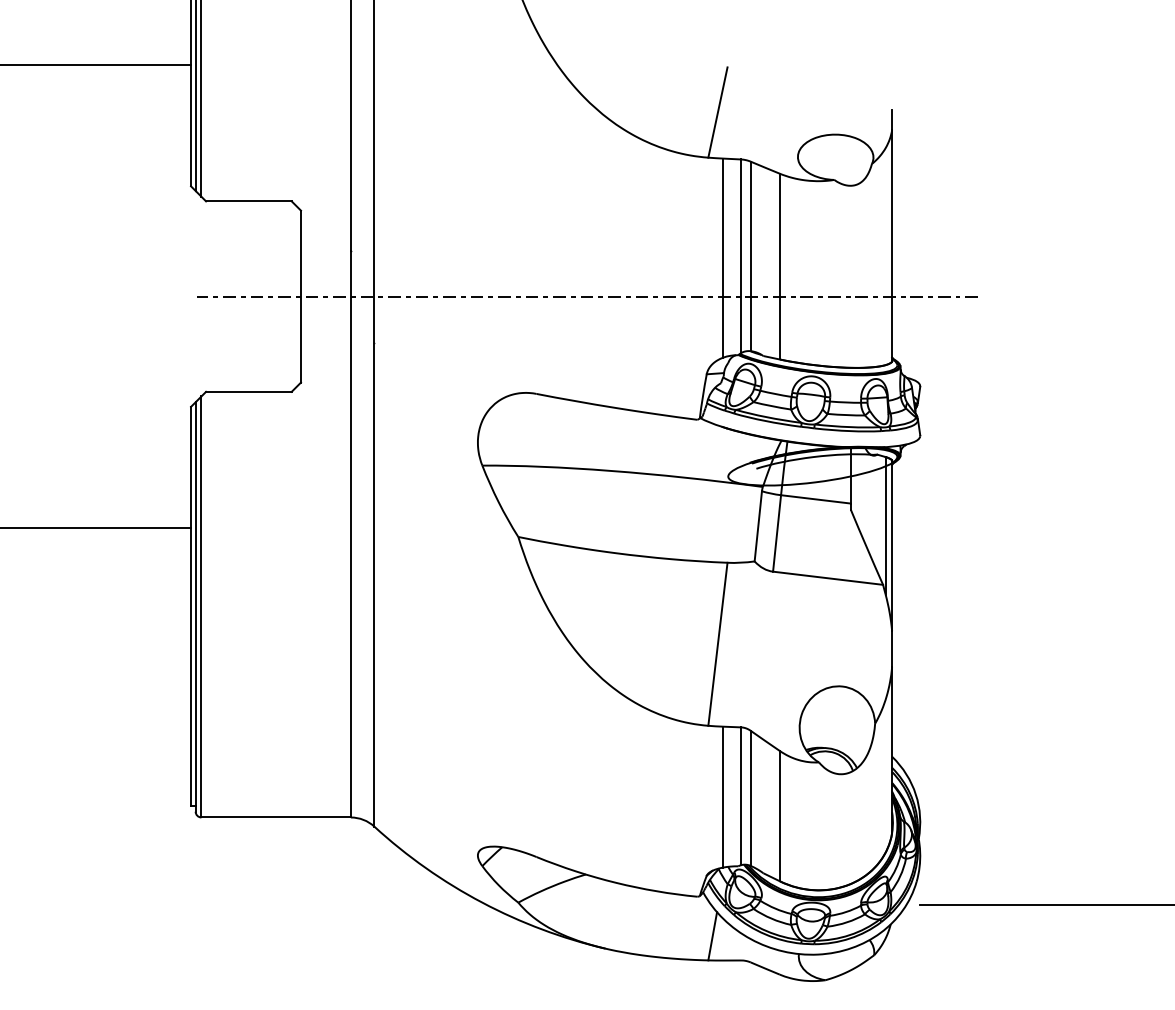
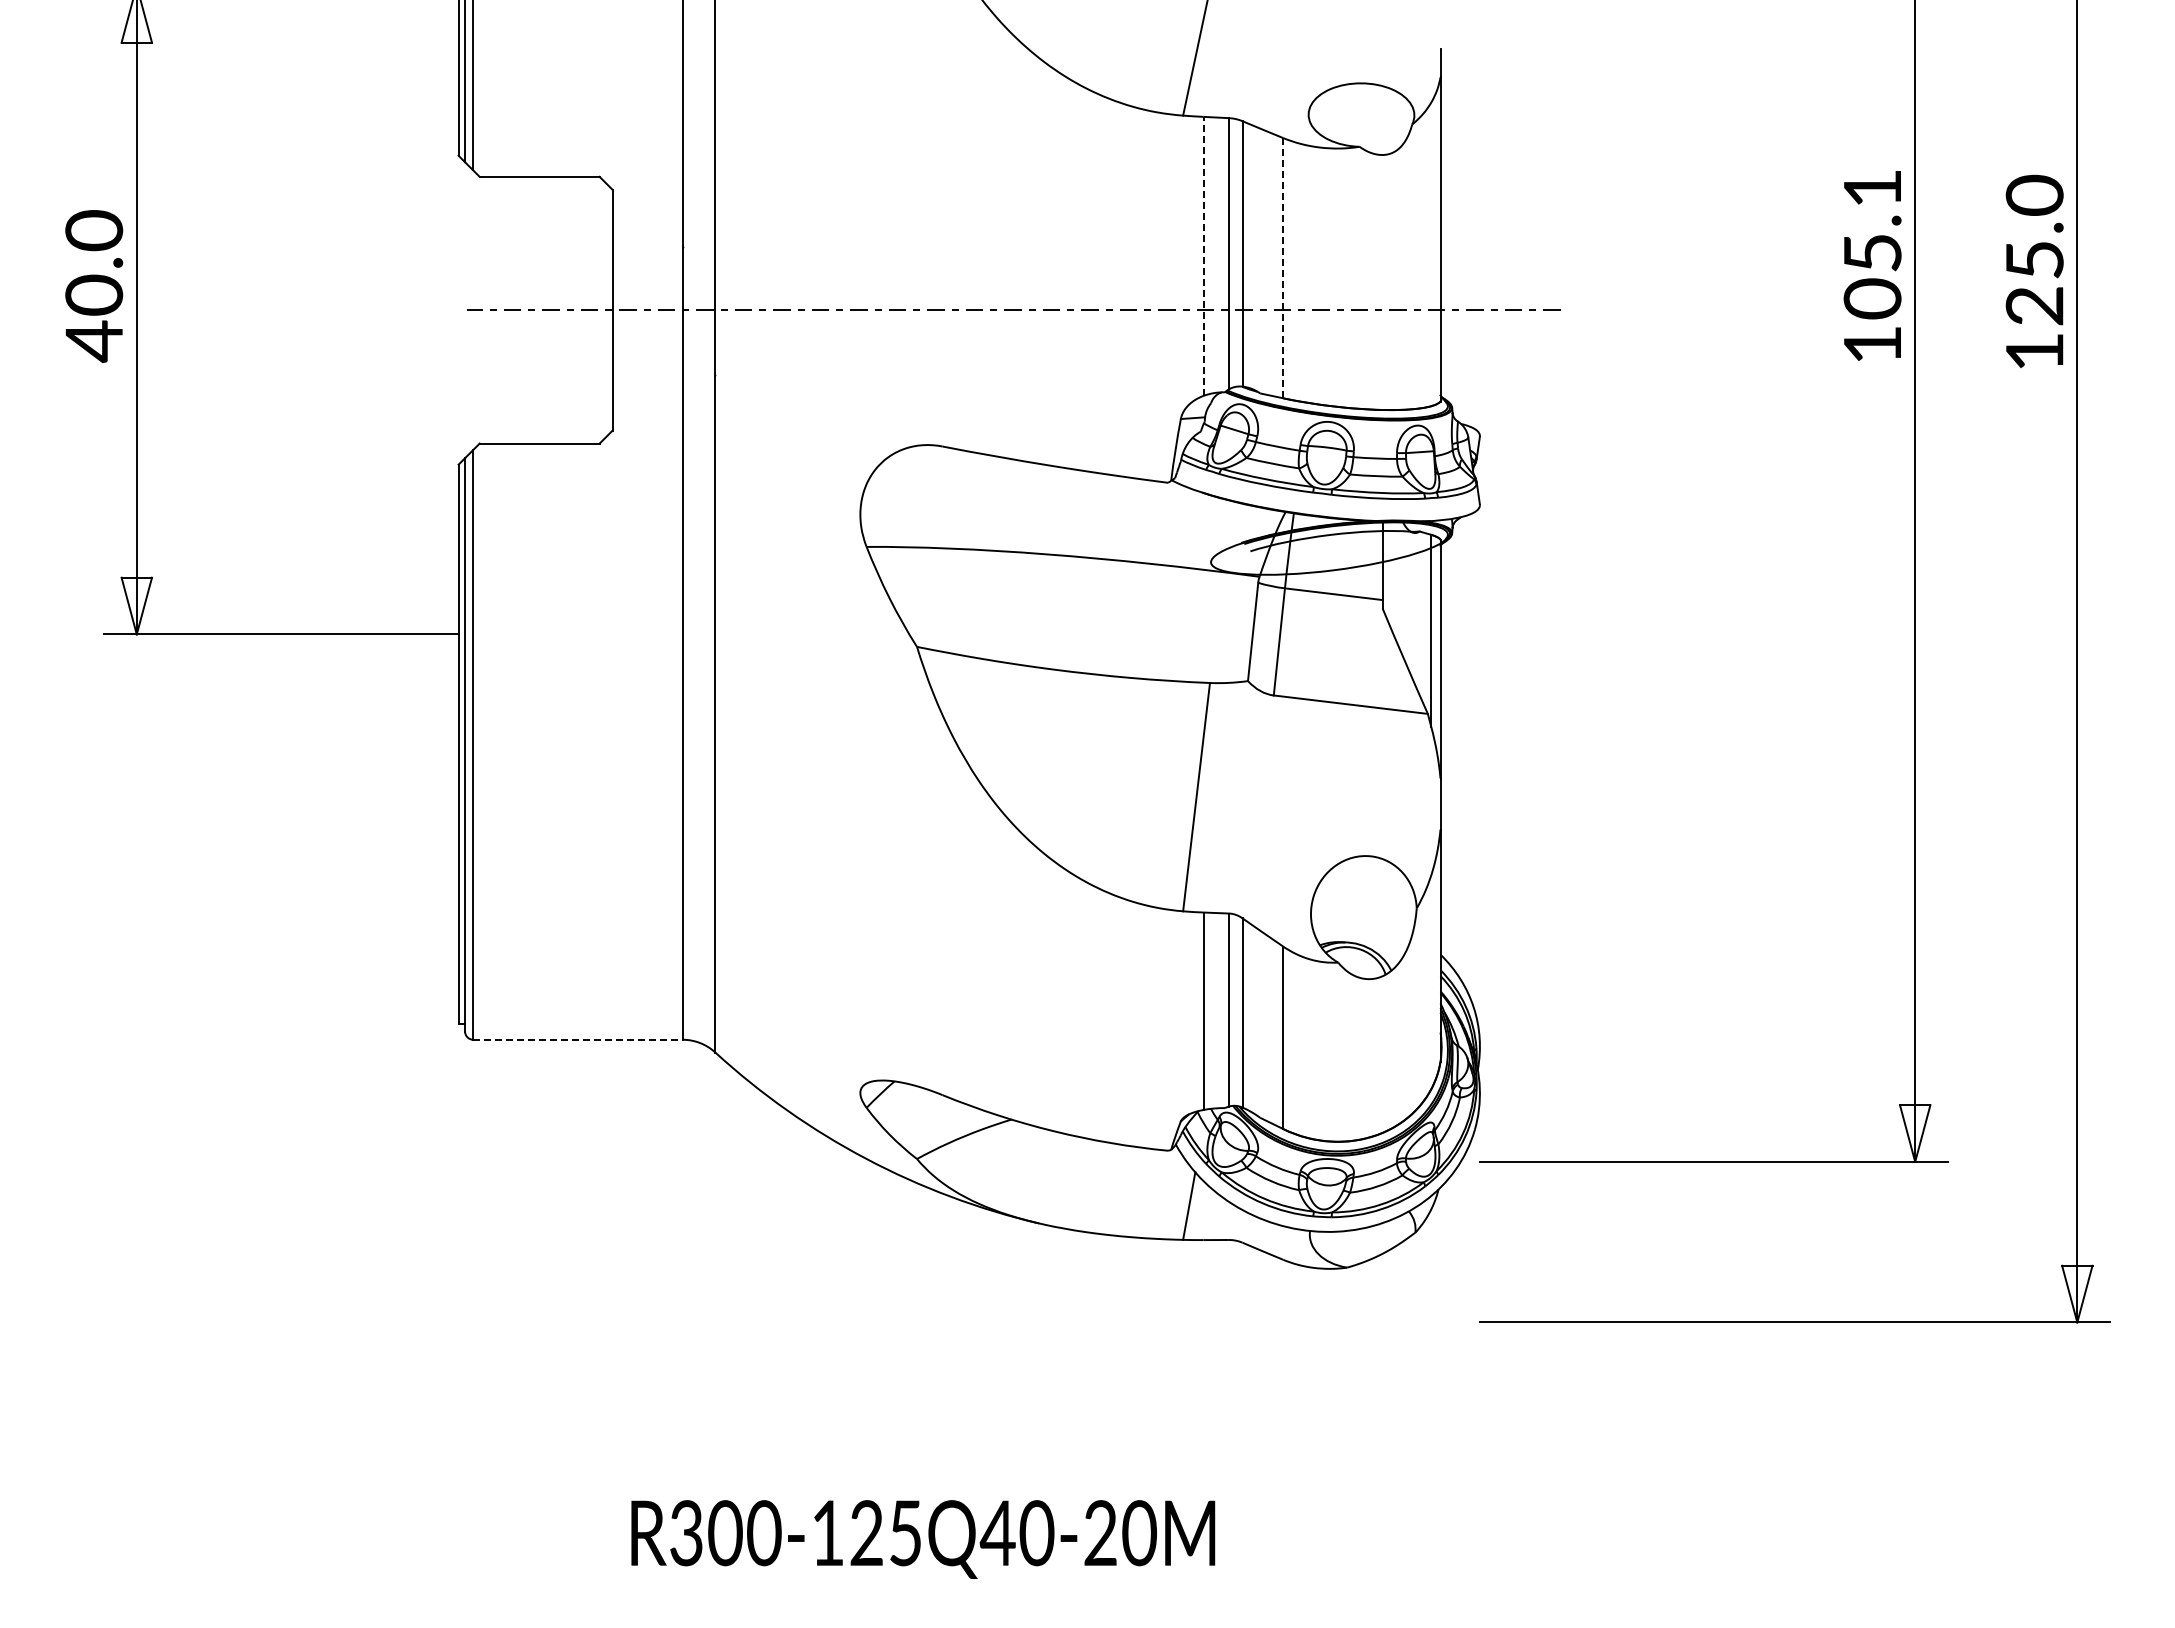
line: (722, 257) -> (1203, 255), solid -> dashed
line: (780, 266) -> (1283, 268), solid -> dashed
line: (275, 817) -> (577, 1039), solid -> dashed

